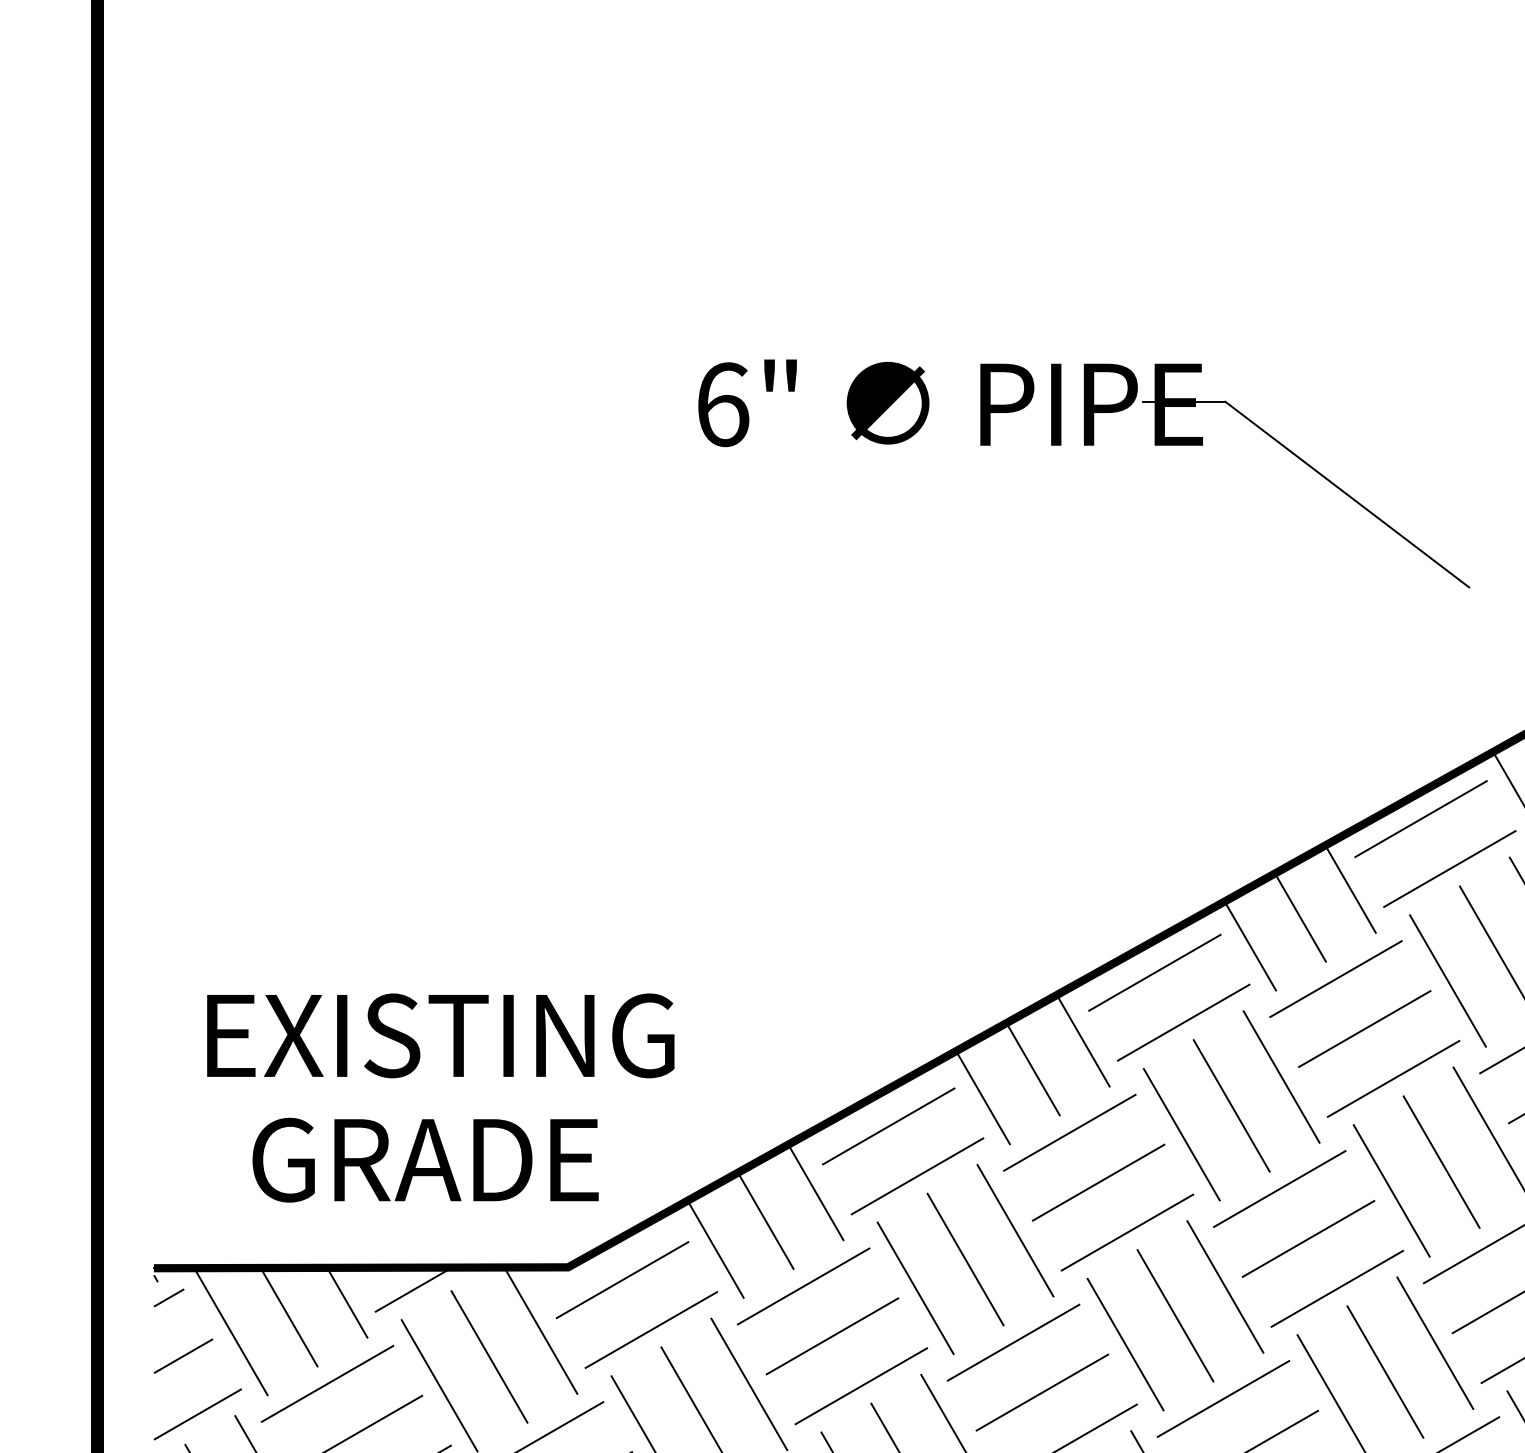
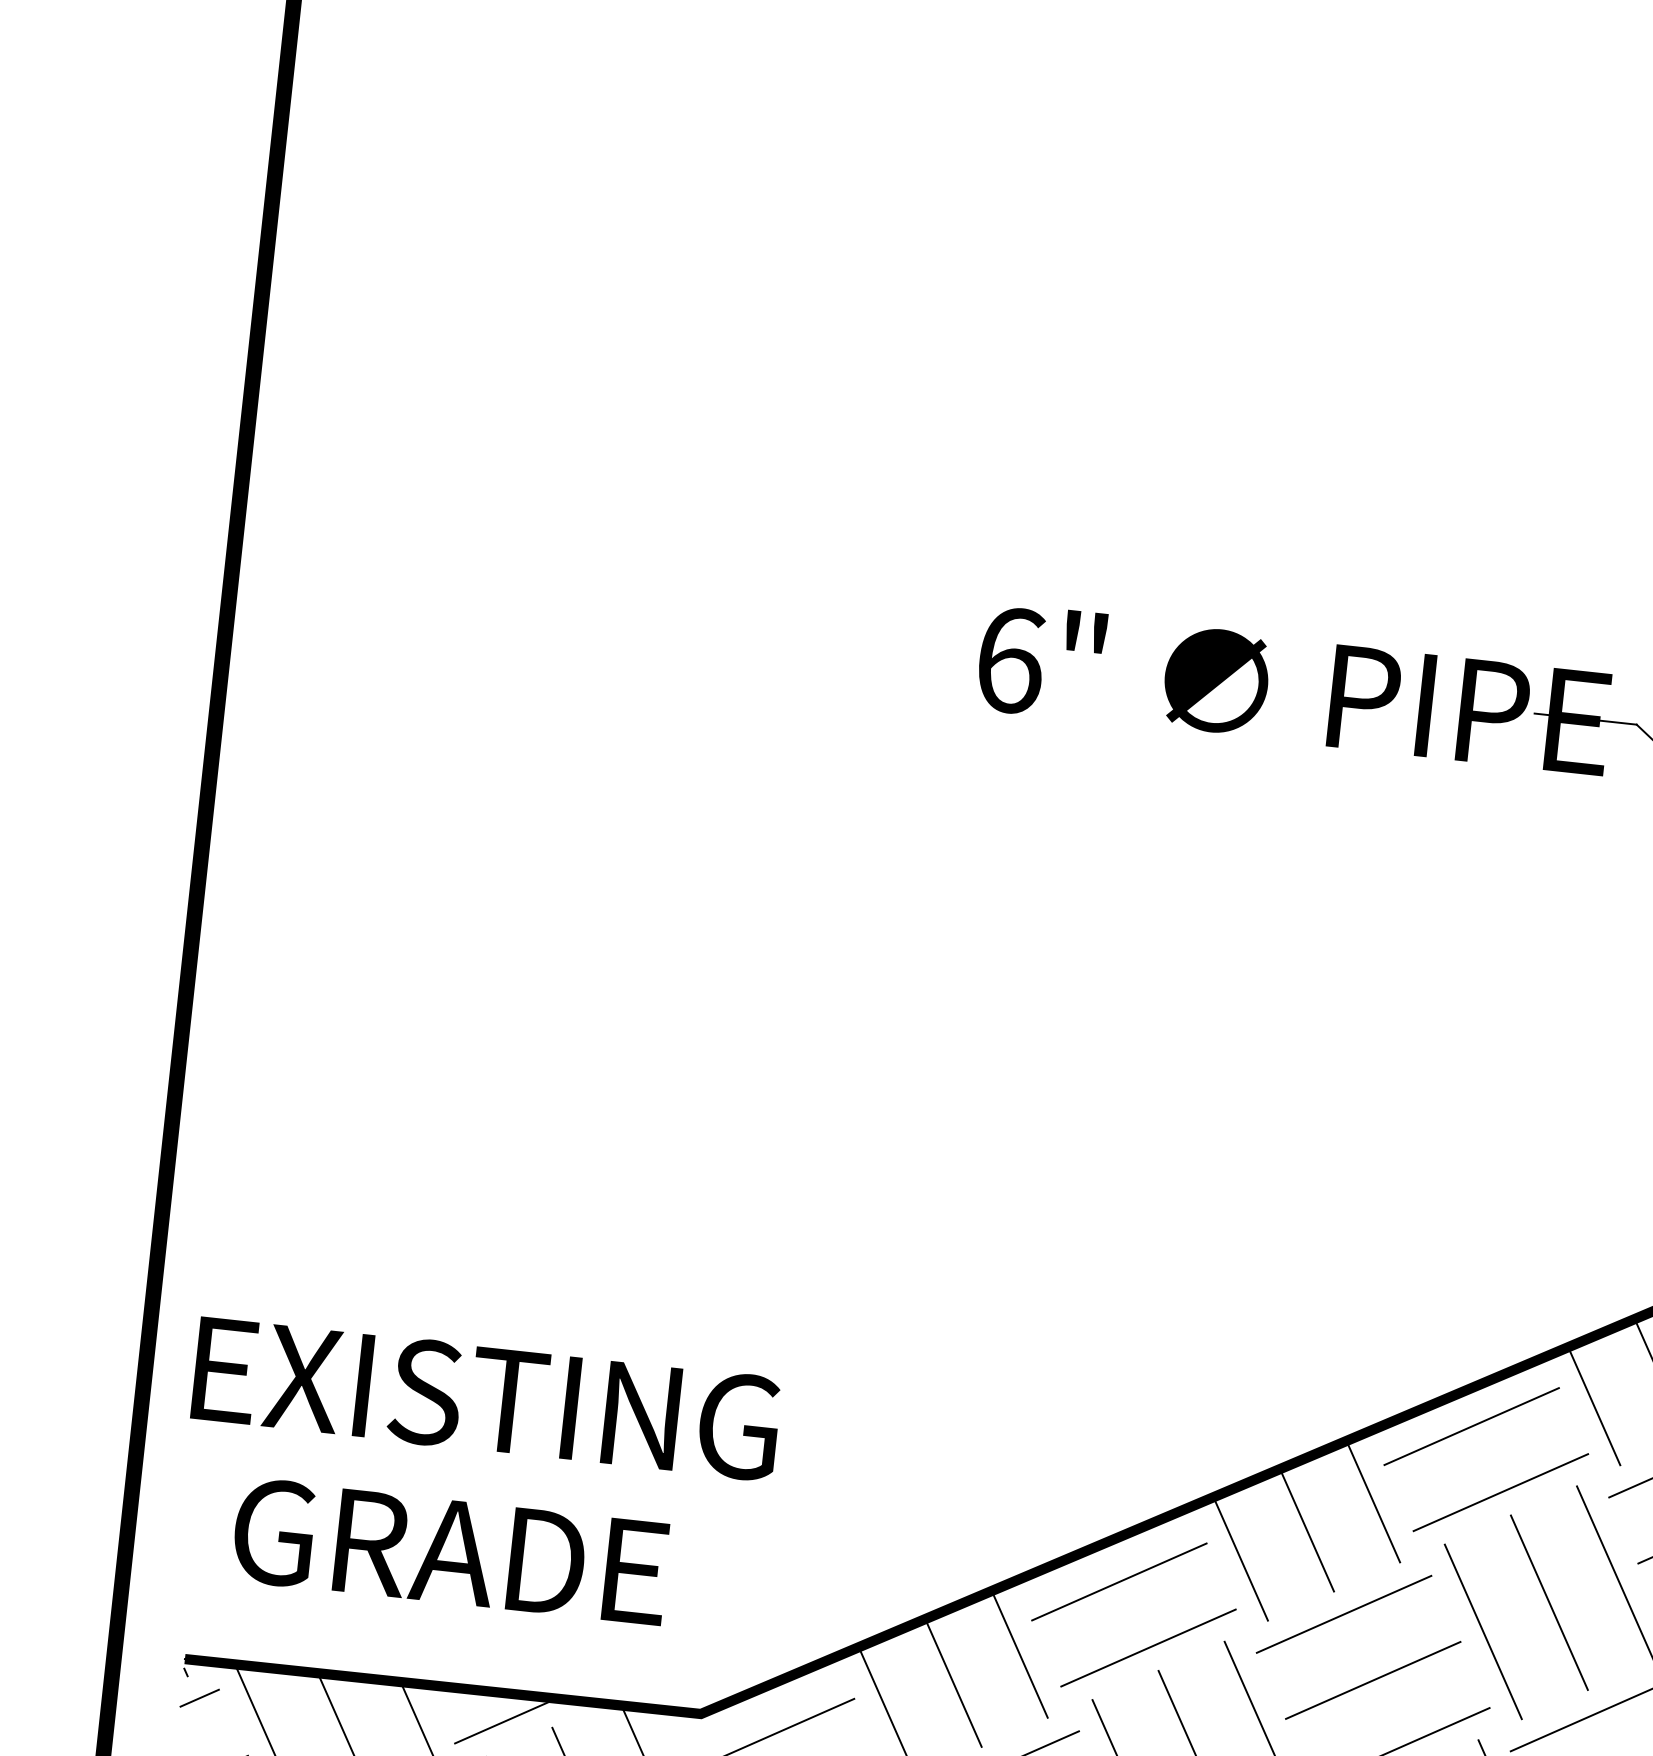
text: (440, 1035) -> (486, 1398), moved
text: (425, 1159) -> (450, 1550), moved

